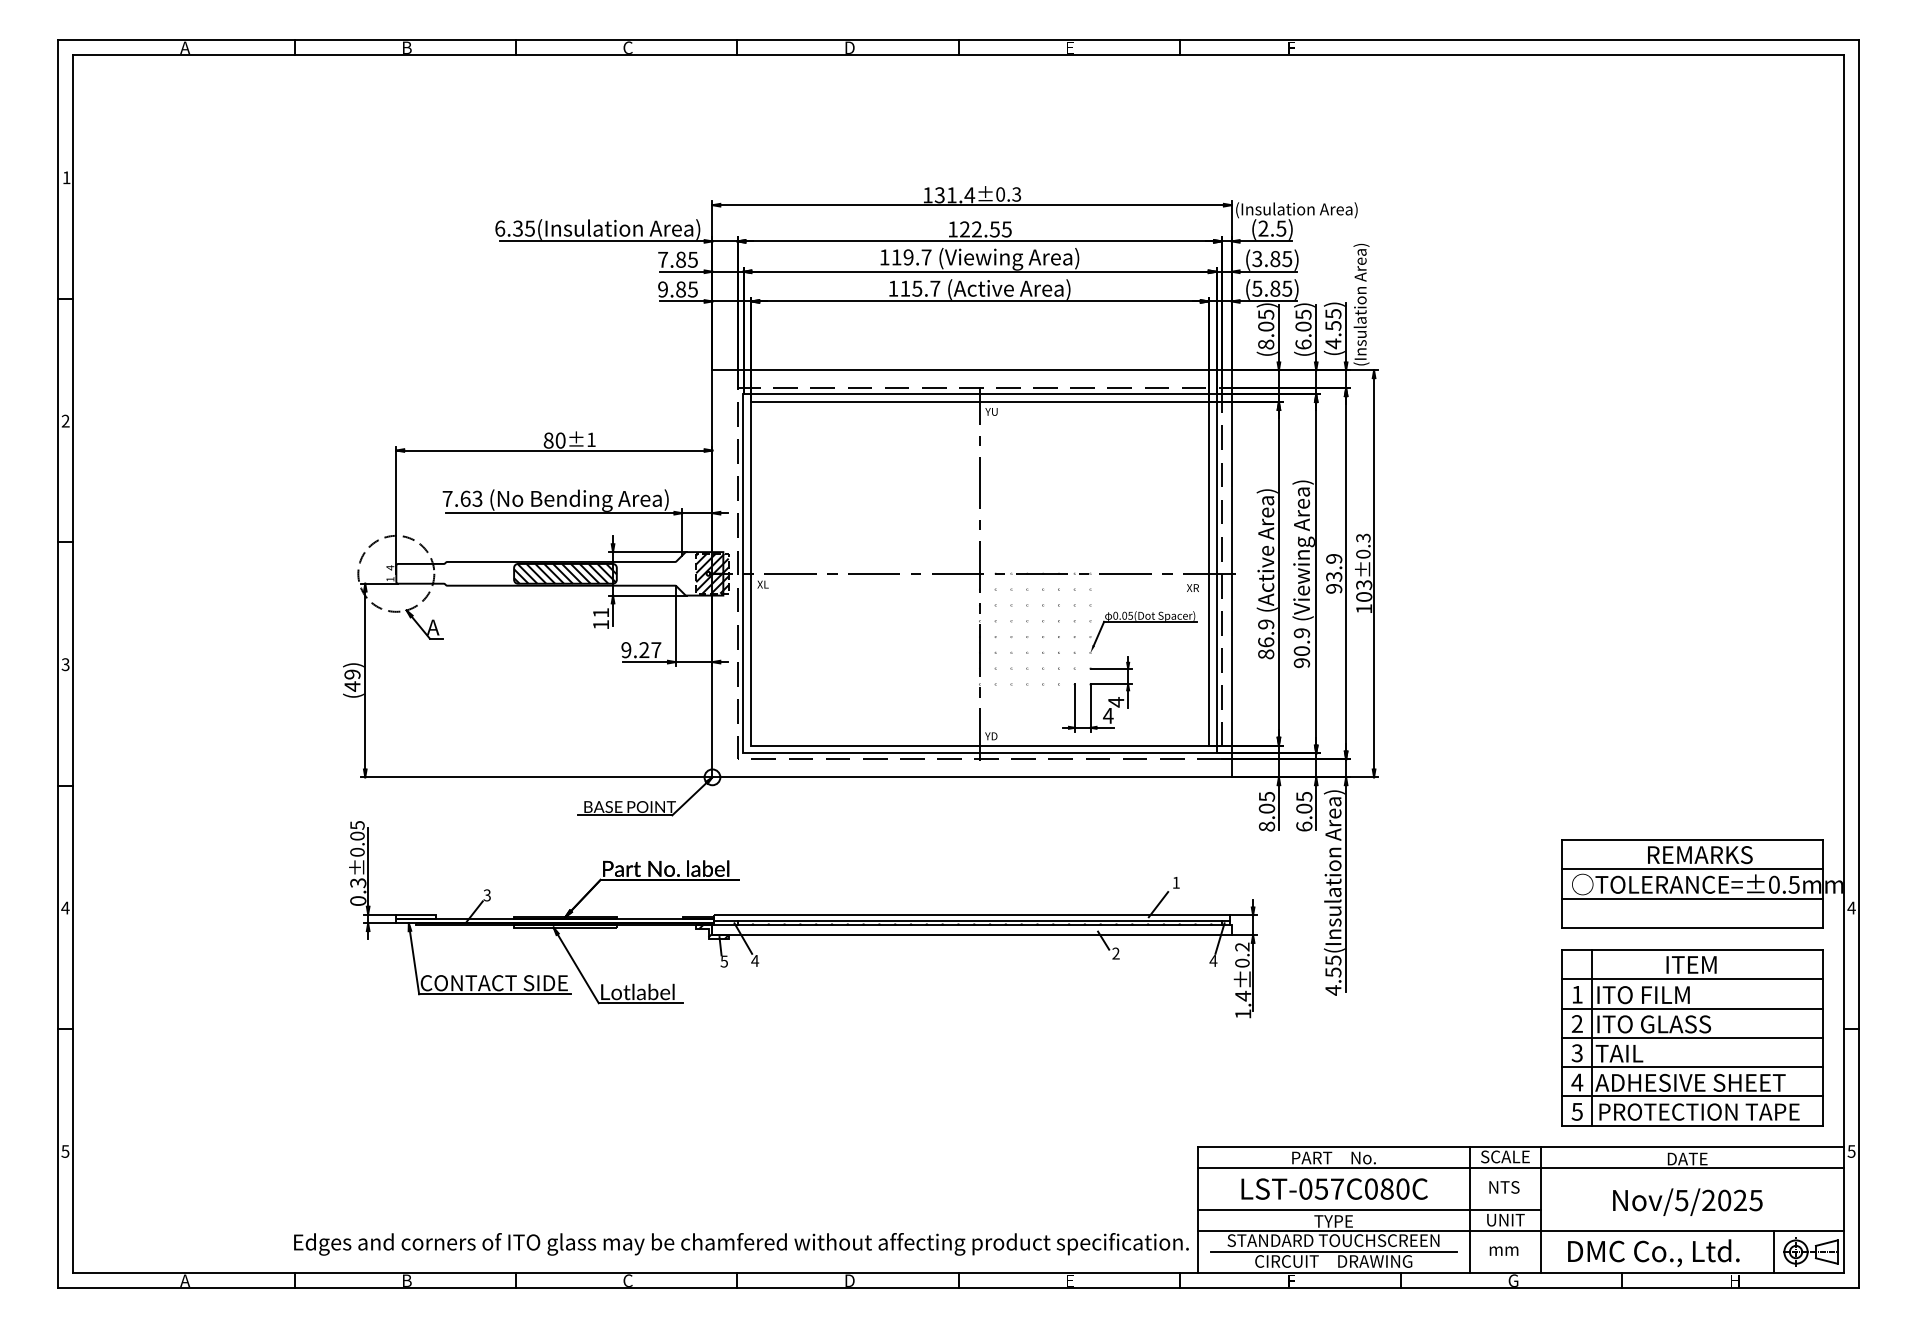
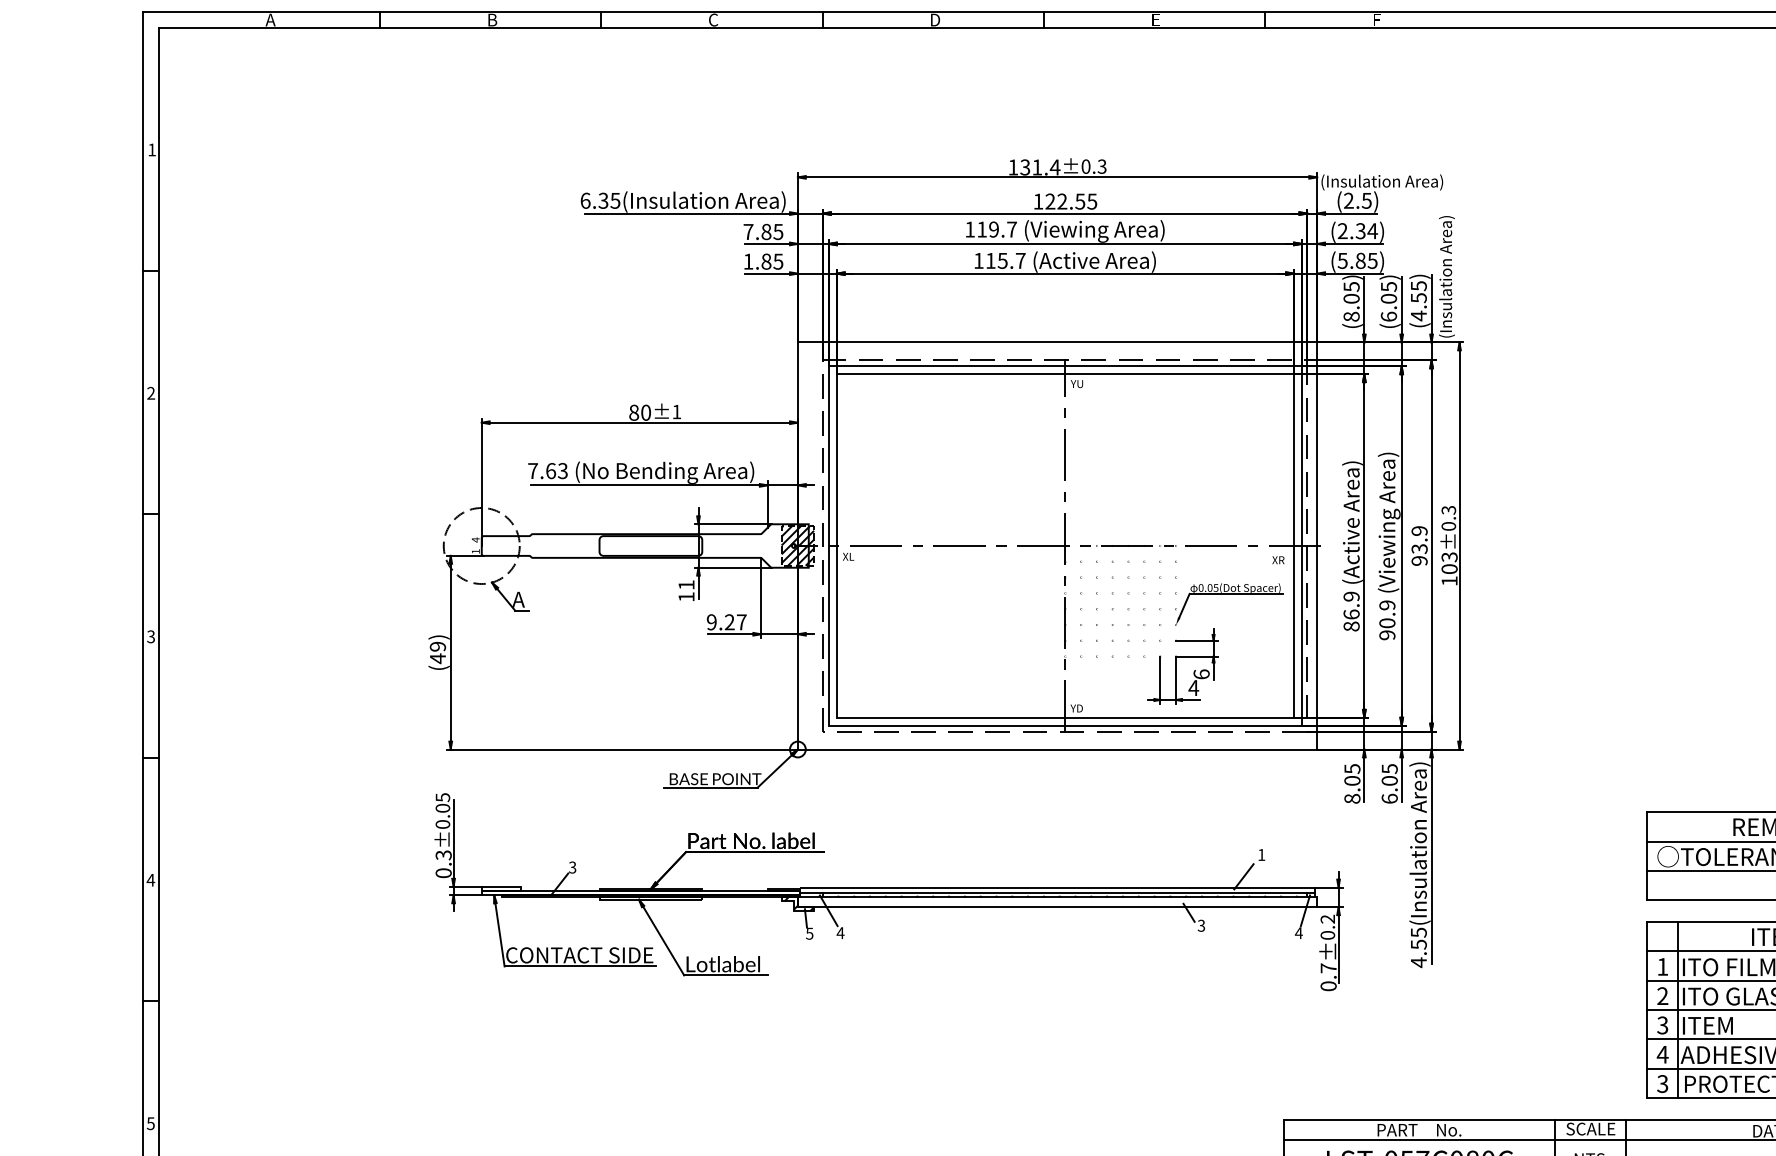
text: (1272, 259) -> (1357, 231), (3.85) -> (2.34)
text: (662, 289) -> (747, 261), 9.85 -> 1.85
hatch: (565, 573) -> (650, 545), removed
text: (1116, 702) -> (1201, 674), 4 -> 6
text: (1115, 953) -> (1200, 925), 2 -> 3
text: (1243, 1004) -> (1328, 976), 1.4± -> 0.7±
text: (1621, 1053) -> (1706, 1025), TAIL -> ITEM
text: (1577, 1111) -> (1662, 1083), 5 -> 3

